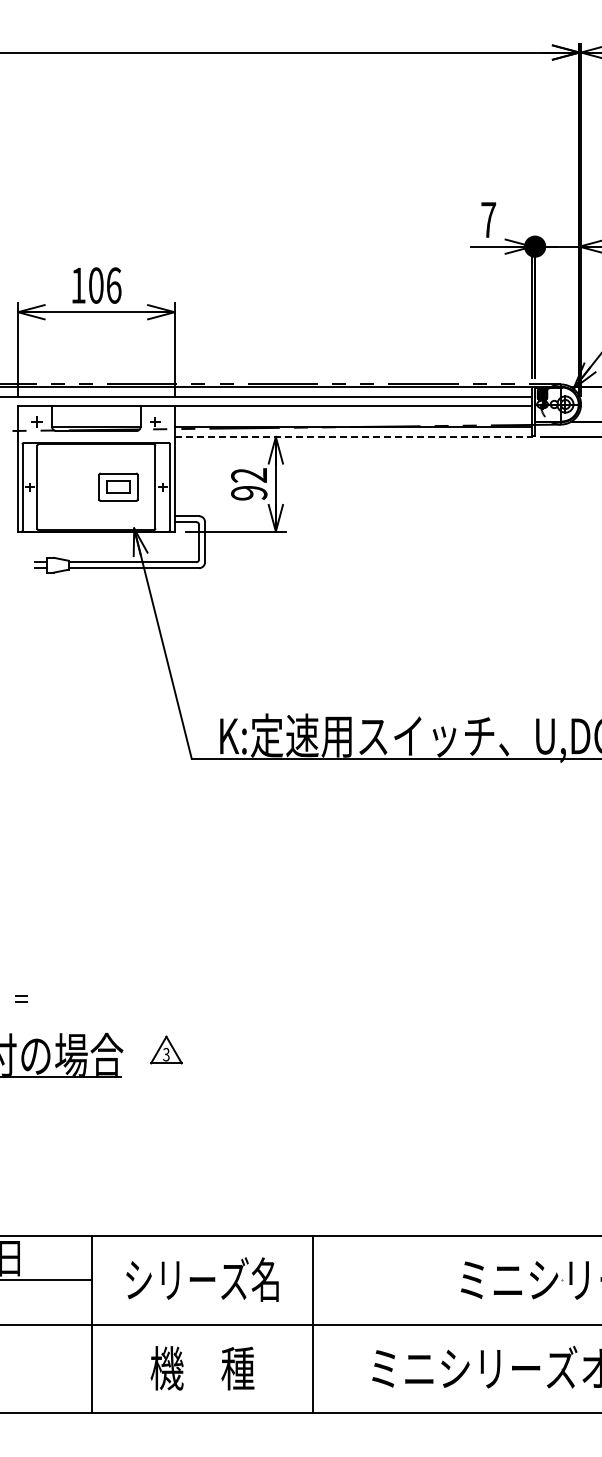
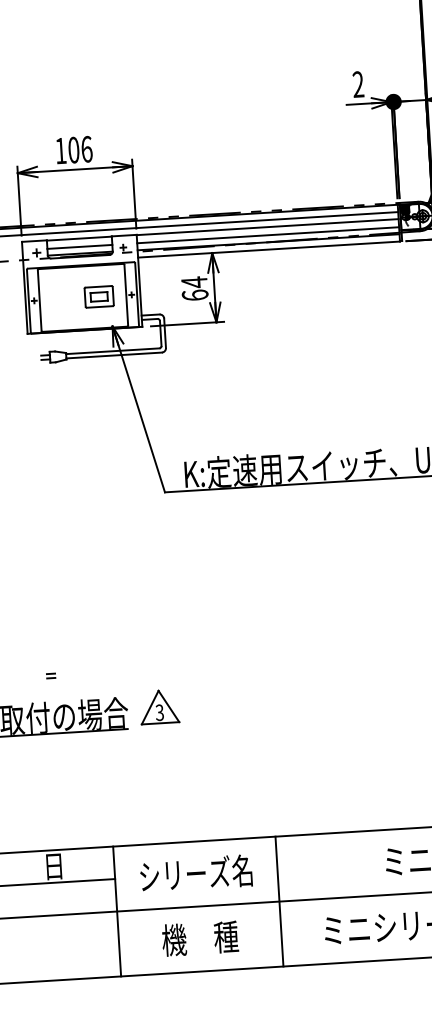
text: (488, 219) -> (358, 84), 7 -> 2
line: (96, 417) -> (79, 246), added
line: (353, 417) -> (268, 235), added
line: (353, 437) -> (269, 249), dashed -> solid
text: (249, 483) -> (195, 288), 92 -> 64
part: (166, 1049) -> (159, 706), size x1.67

